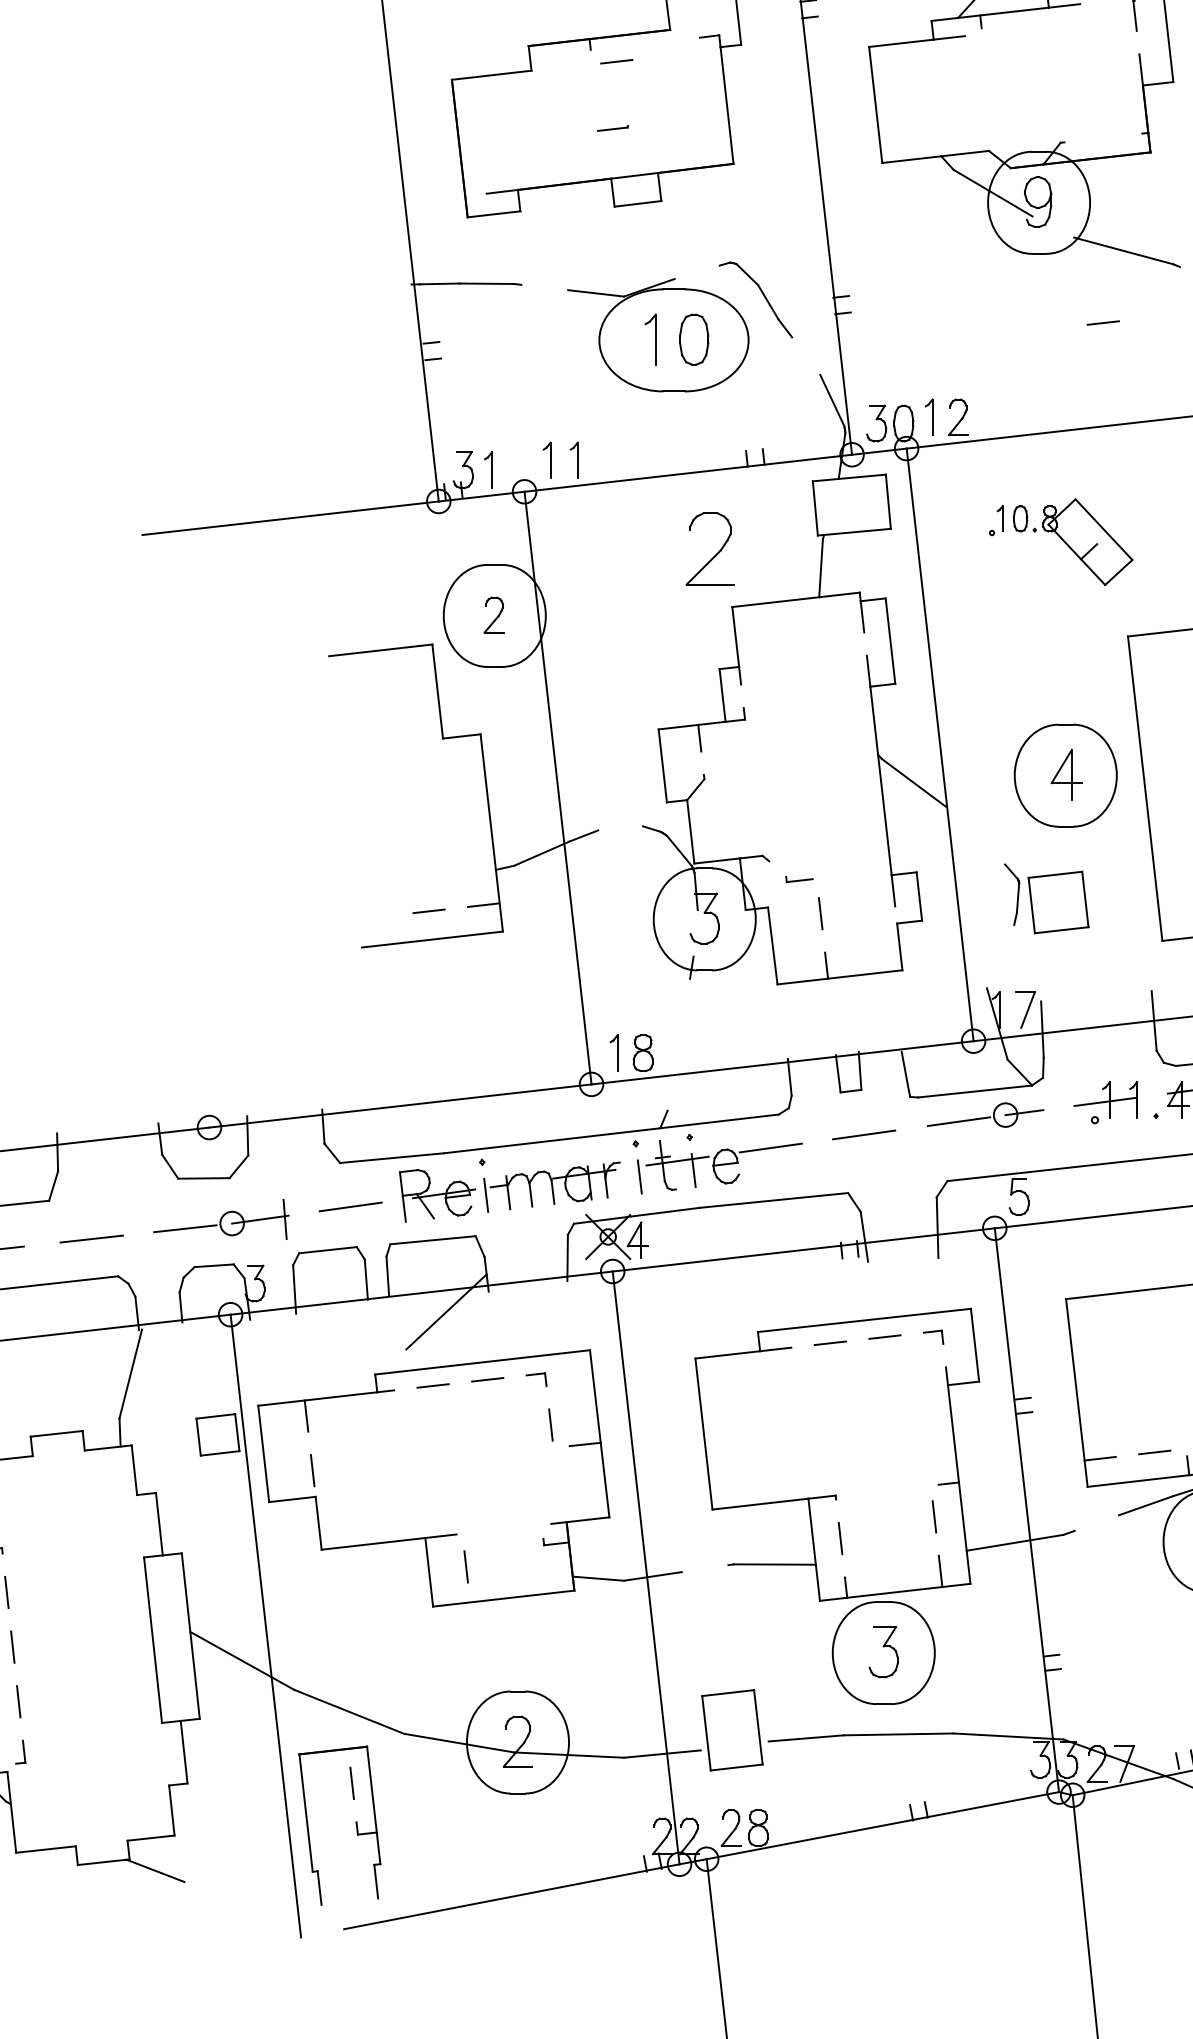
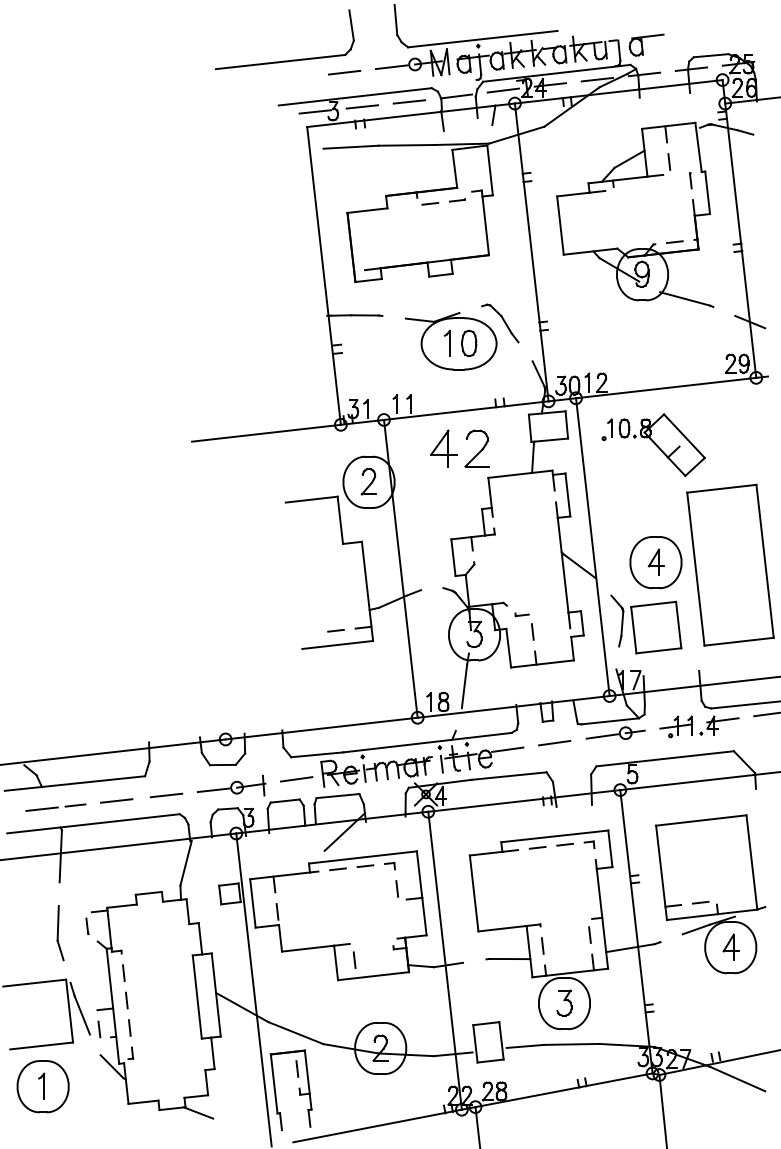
line: (613, 128) -> (457, 200), moved
line: (1102, 321) -> (674, 241), moved
part: (1060, 542) -> (653, 445), size x1.43
part: (642, 548) -> (443, 448), added
part: (493, 614) -> (368, 481), size x1.43
part: (1046, 898) -> (646, 624), size x1.67
line: (684, 1022) -> (464, 686), added

